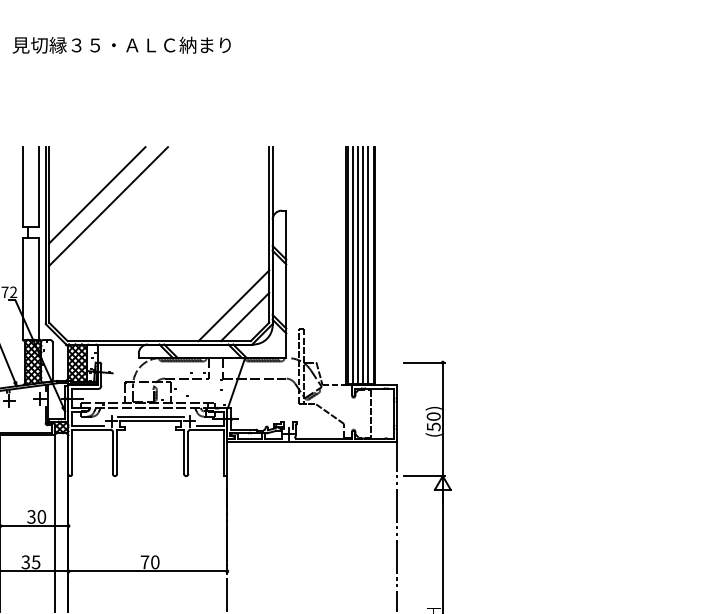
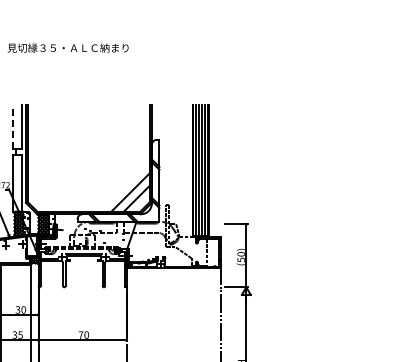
line: (23, 186) -> (13, 126), solid -> dashed
line: (97, 195) -> (54, 131), removed
line: (108, 206) -> (60, 137), removed

